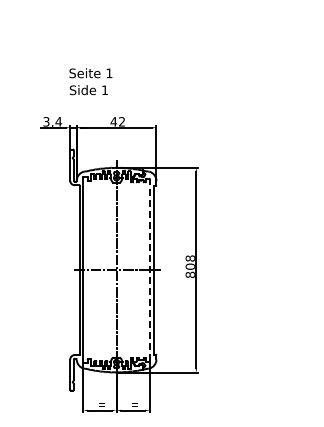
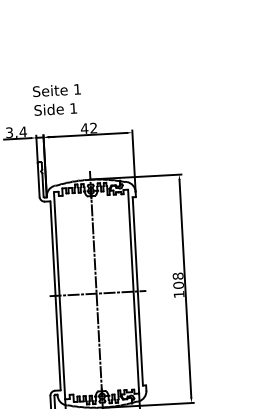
text: (90, 81) -> (56, 99), moved
line: (149, 269) -> (133, 290), dashed -> solid
text: (189, 274) -> (178, 294), 808 -> 108

